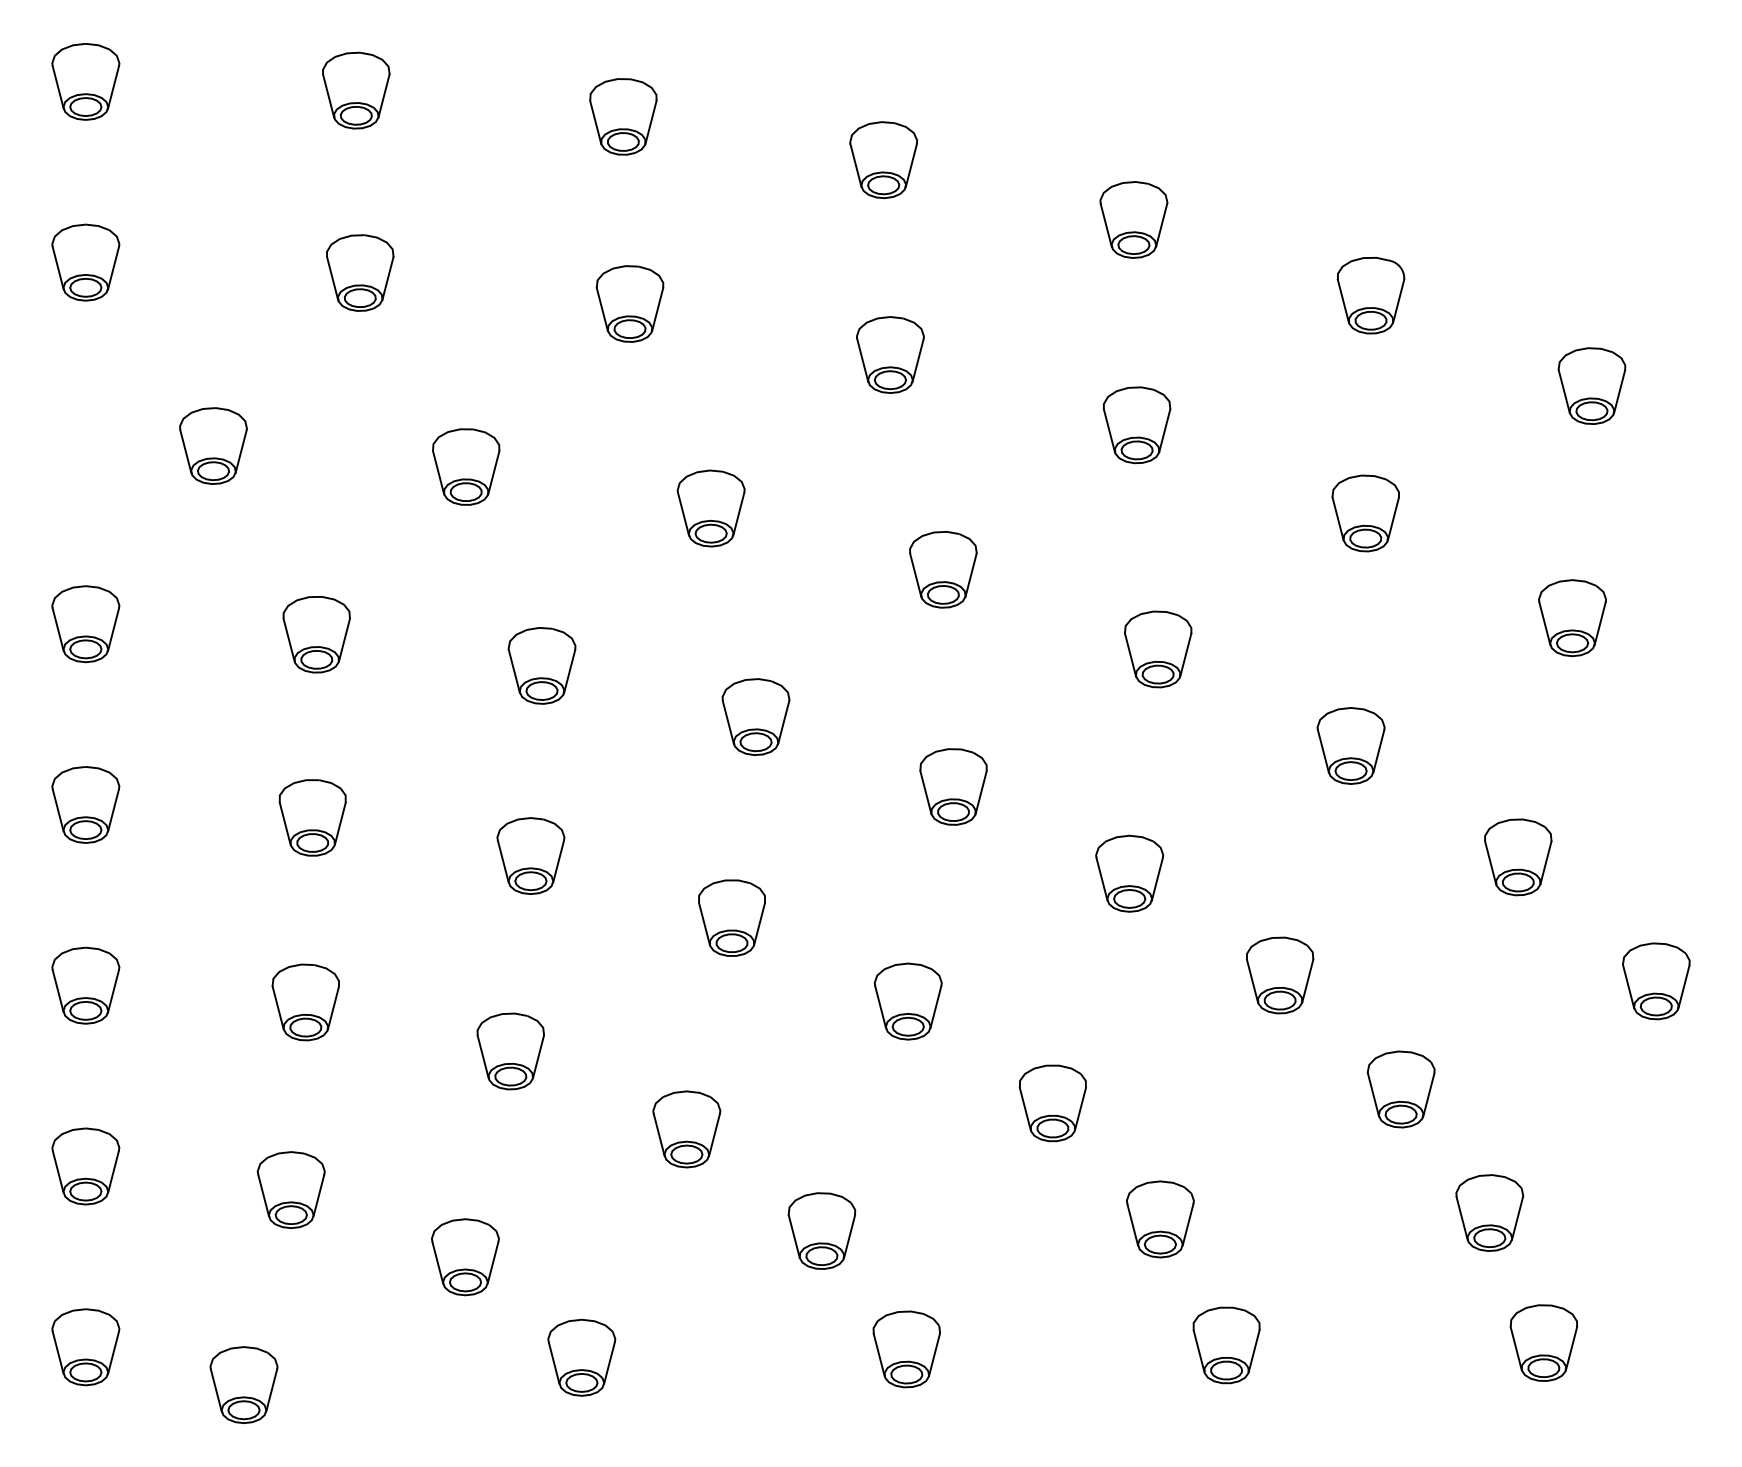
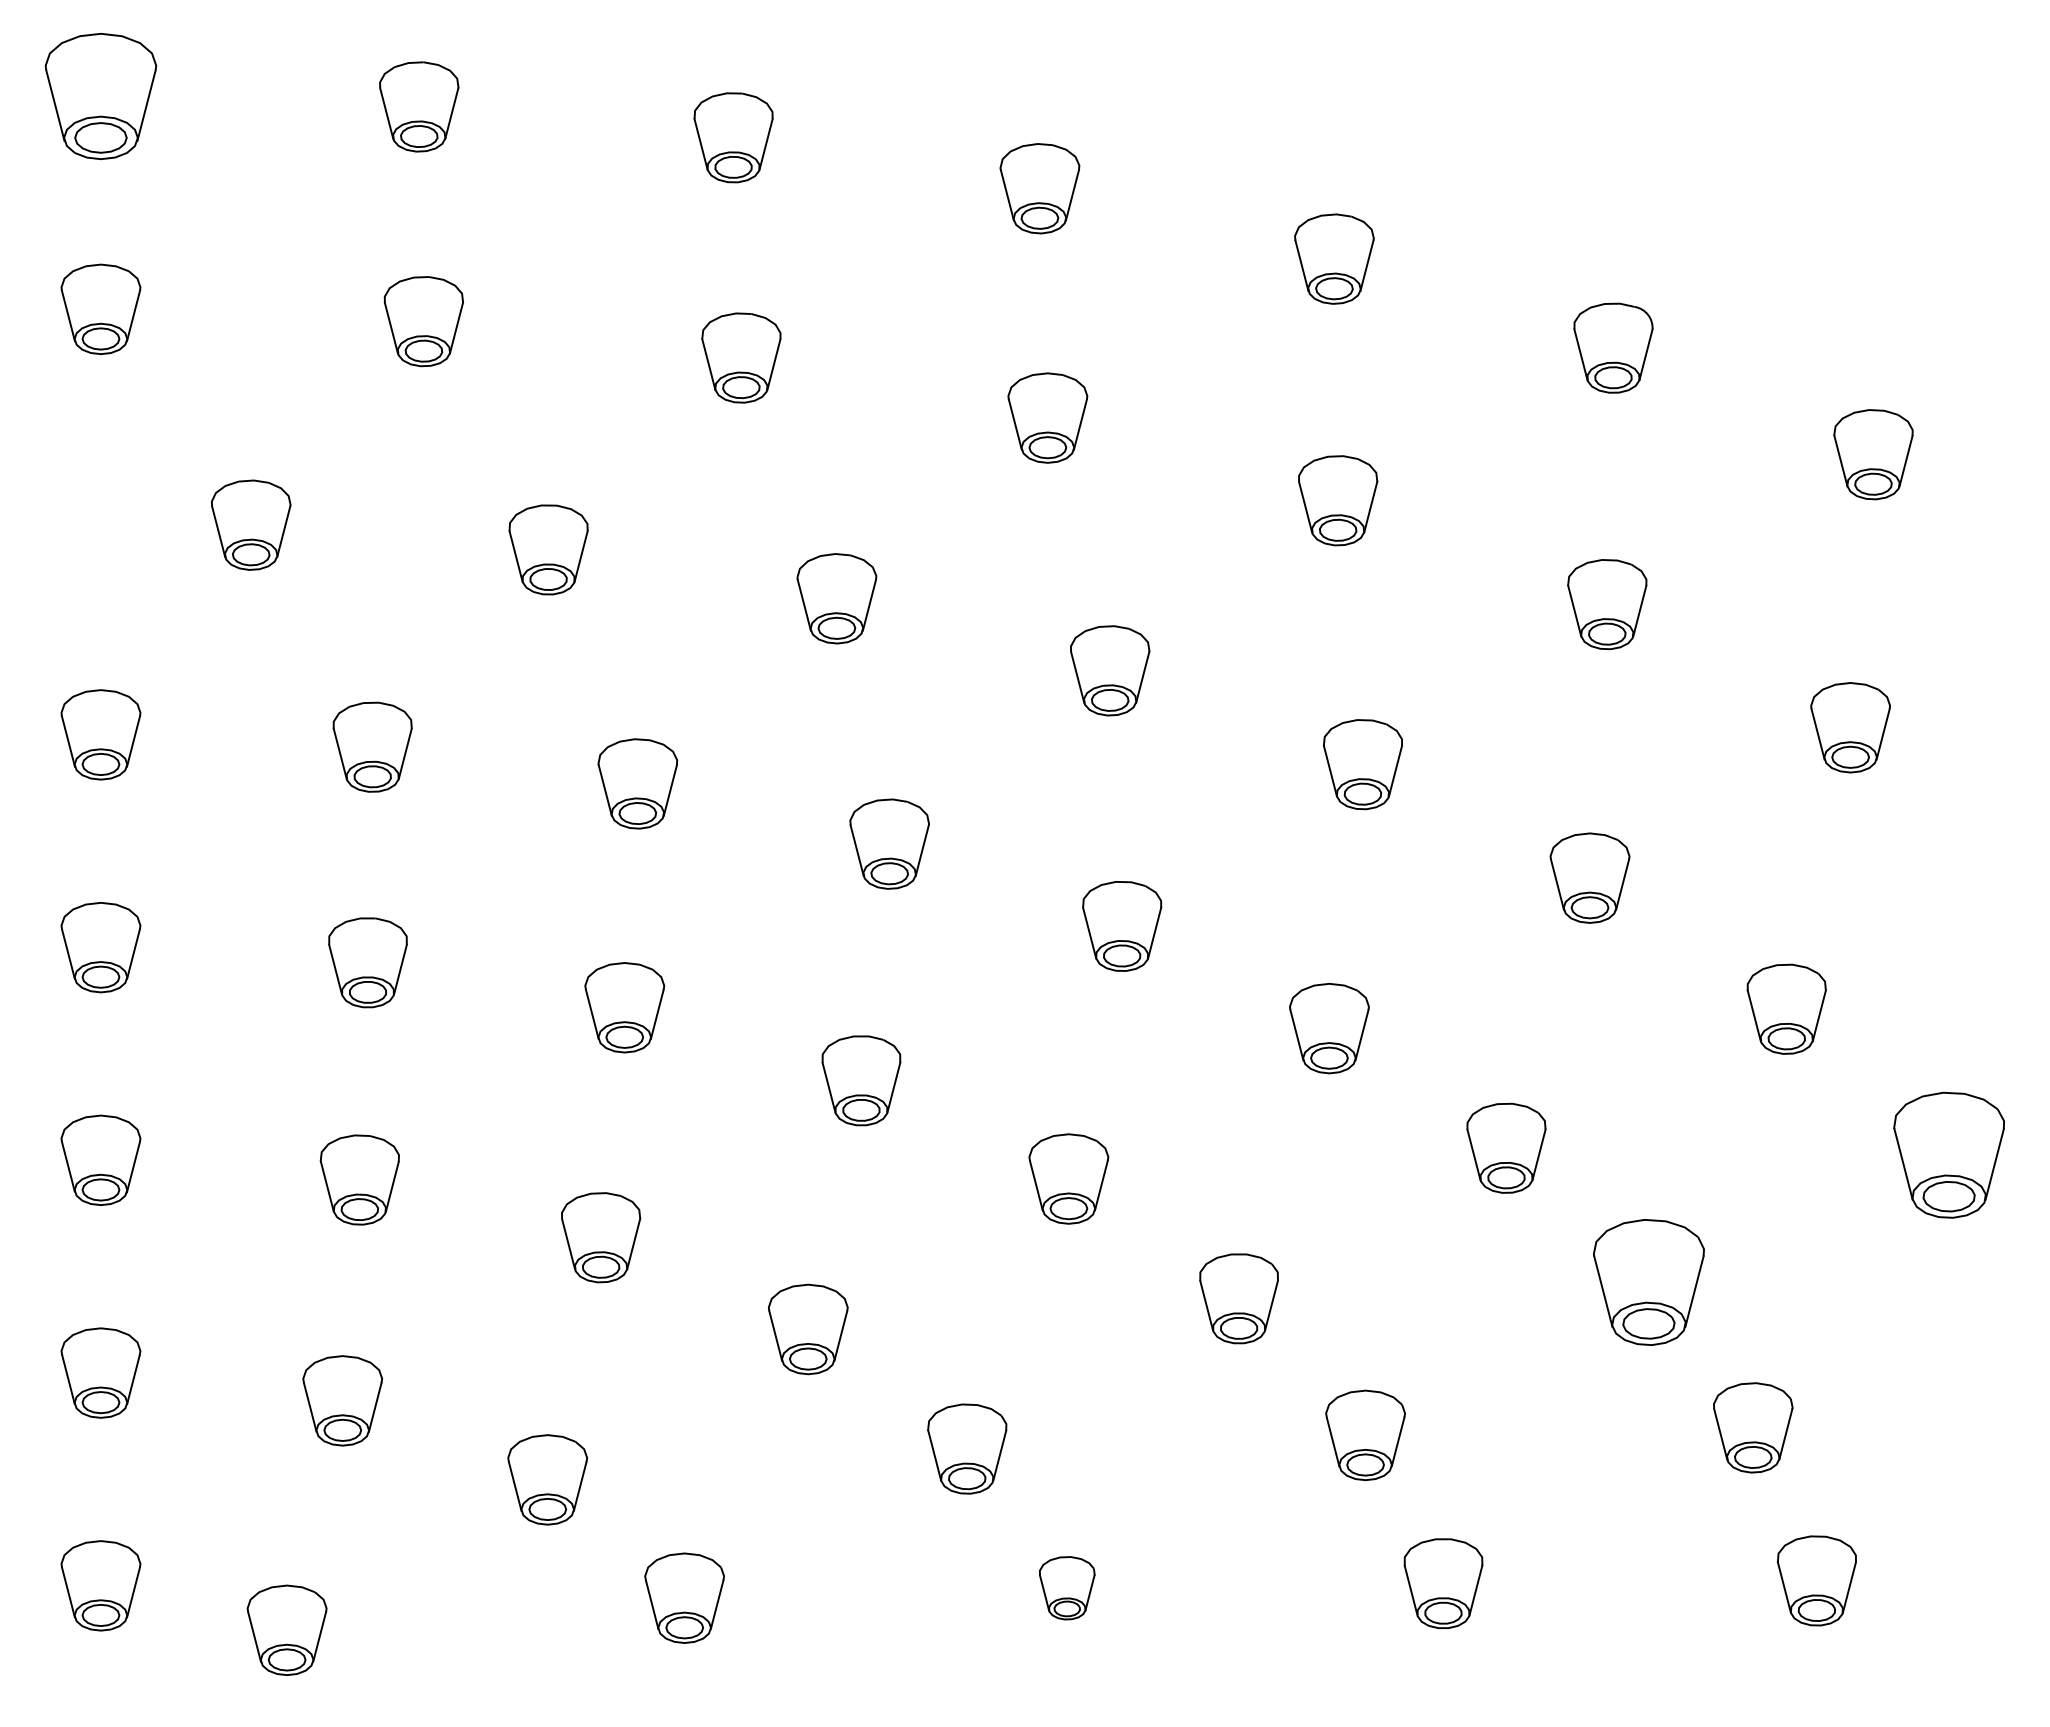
part: (85, 81) -> (100, 96), size x1.4
part: (1656, 980) -> (1949, 1154), size x1.4
part: (1400, 1089) -> (1648, 1282), size x1.4
part: (907, 1348) -> (1067, 1587), size x0.7

